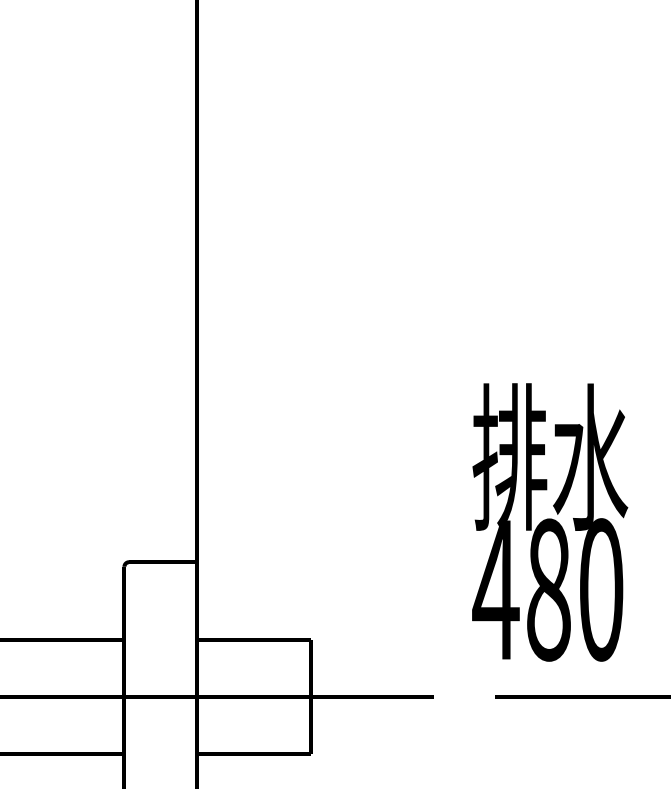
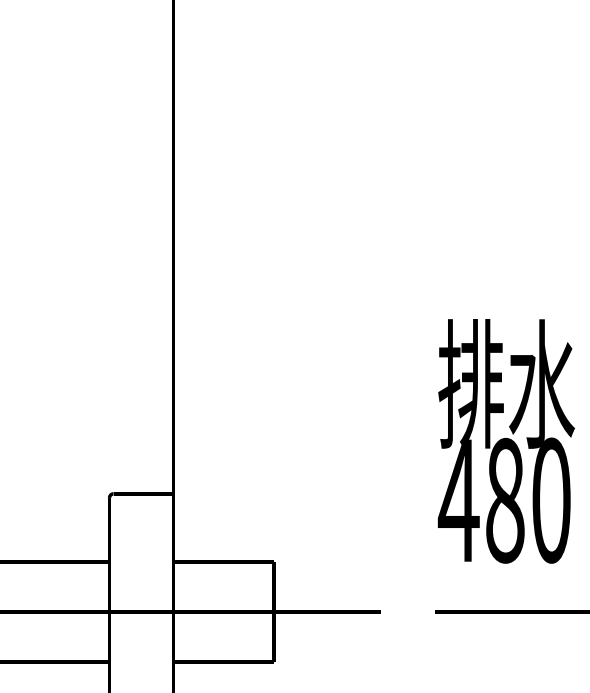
text: (550, 522) -> (506, 441), moved

